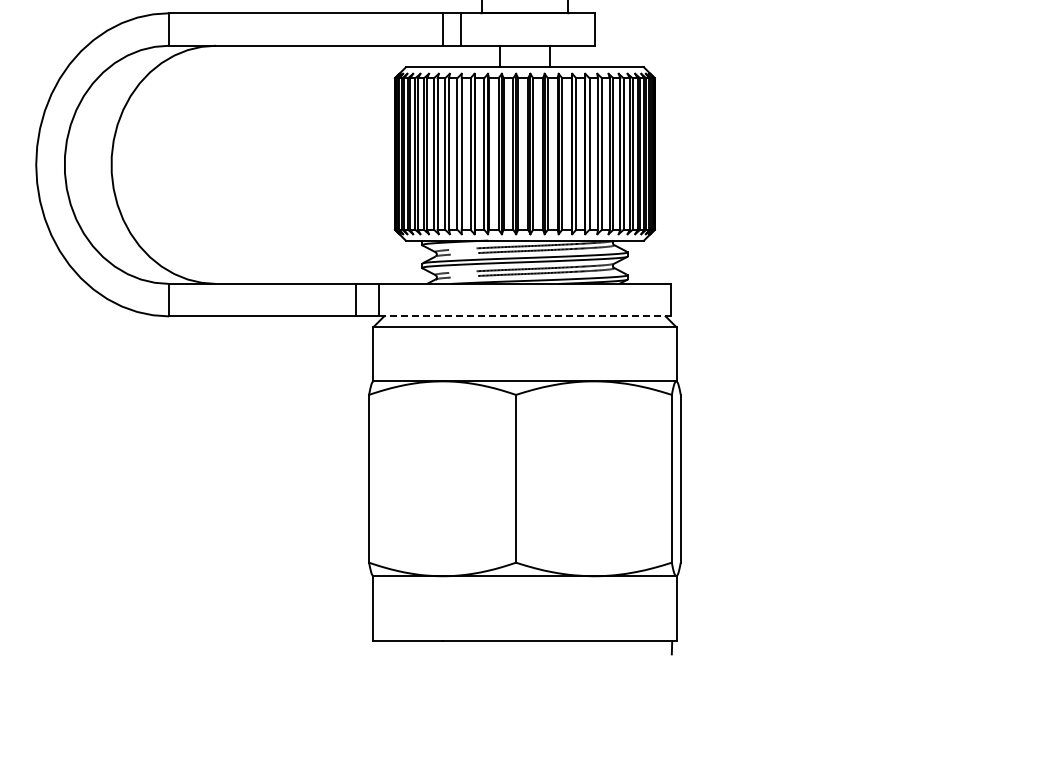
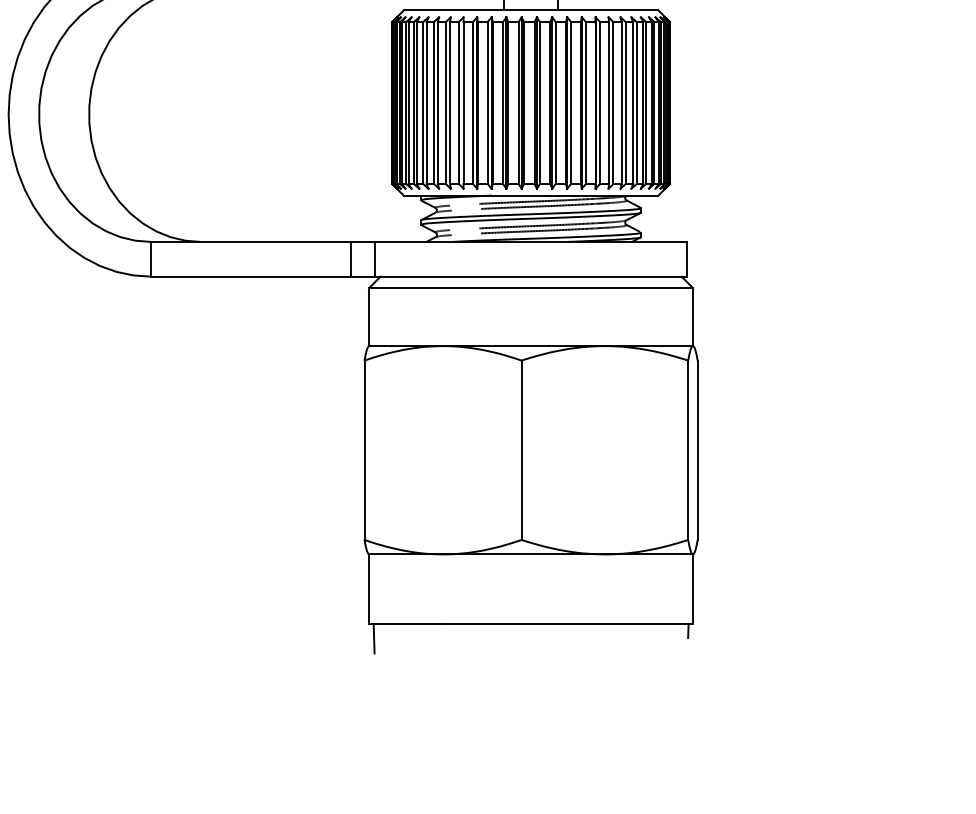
line: (525, 316) -> (531, 276), dashed -> solid
line: (377, 654) -> (373, 638), added

